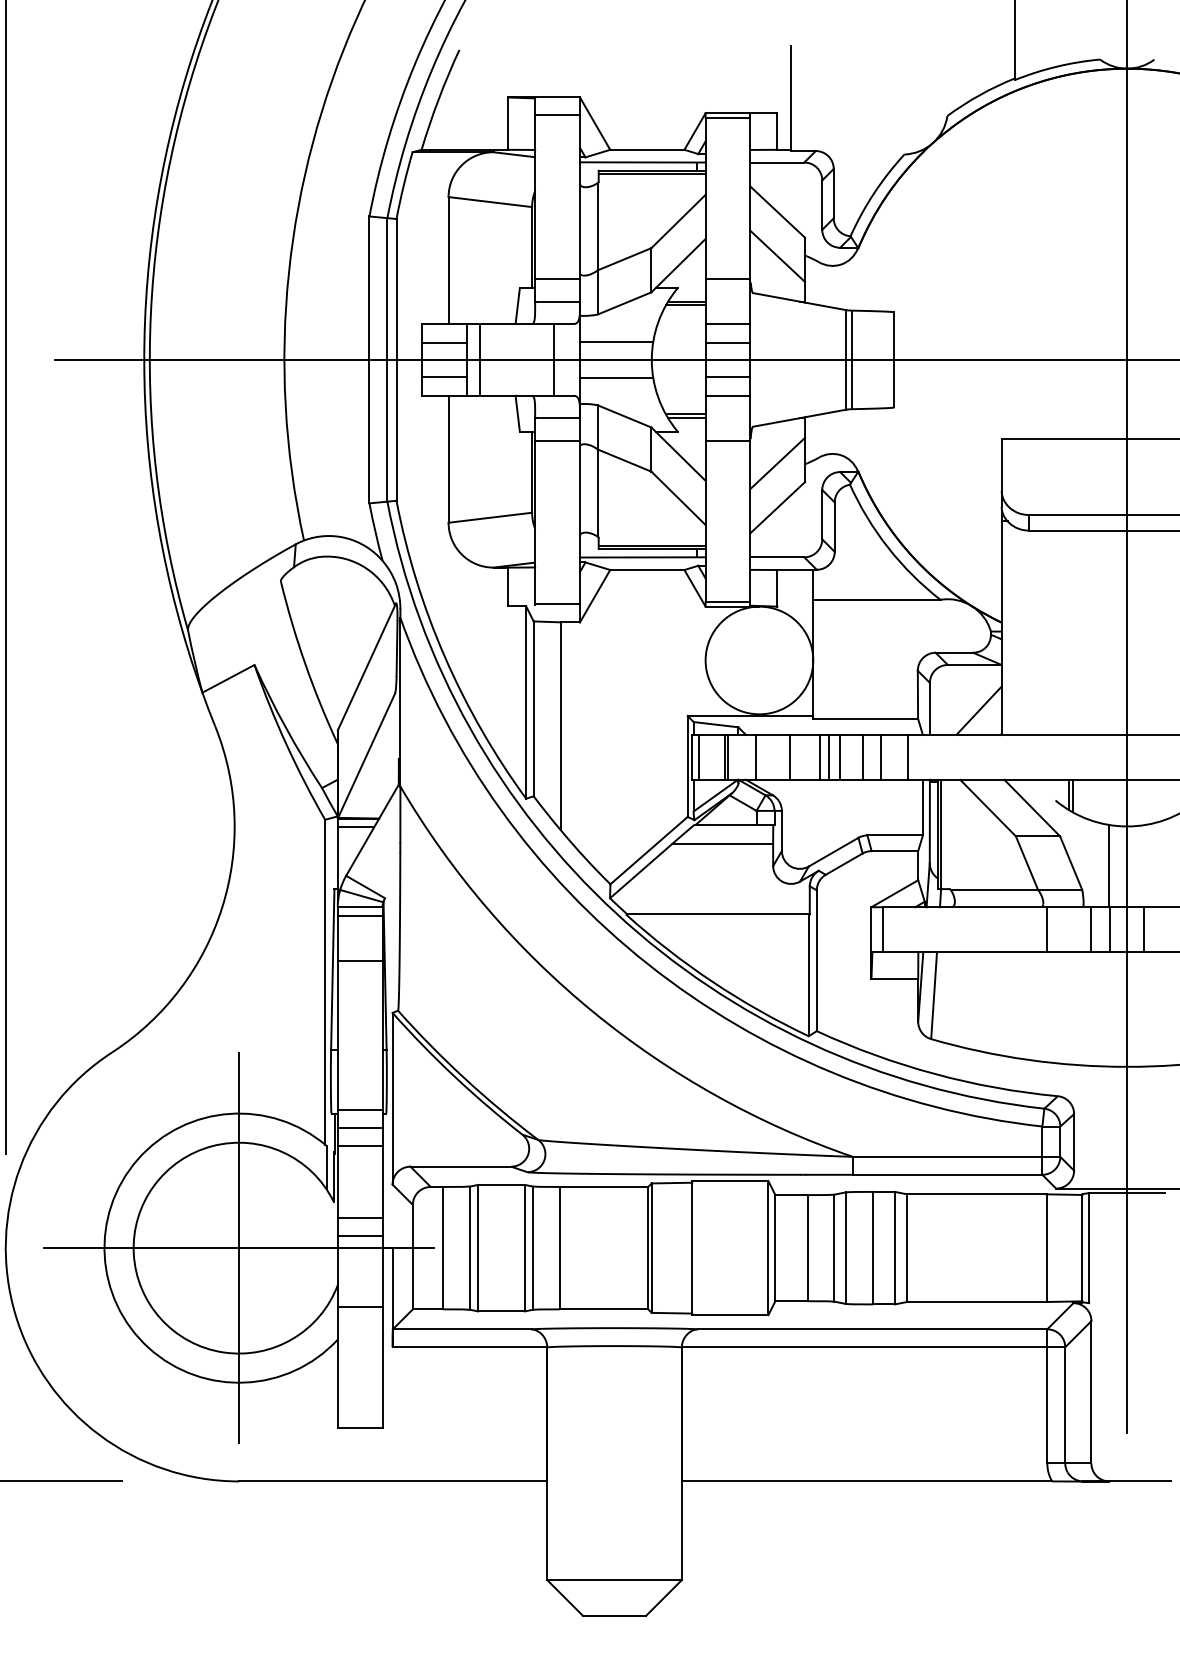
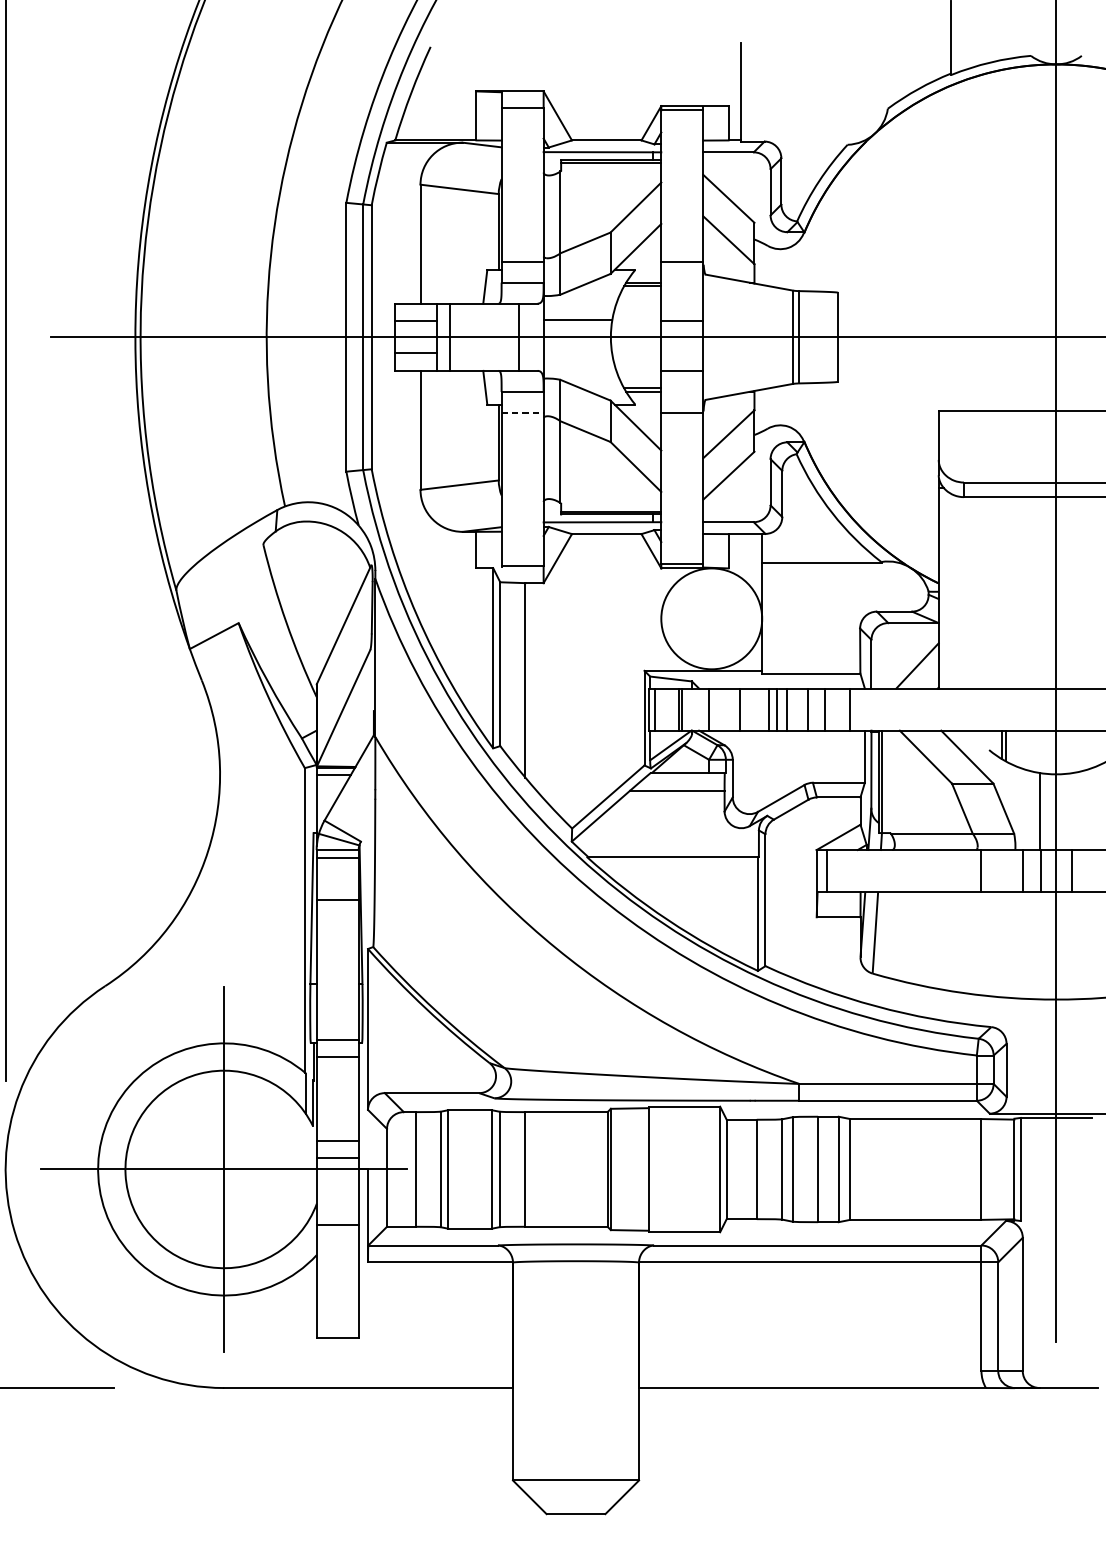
line: (727, 324) -> (681, 304), removed
line: (727, 376) -> (681, 352), removed
line: (616, 377) -> (577, 353), removed
line: (558, 440) -> (523, 412), solid -> dashed
line: (359, 1145) -> (337, 1073), removed

